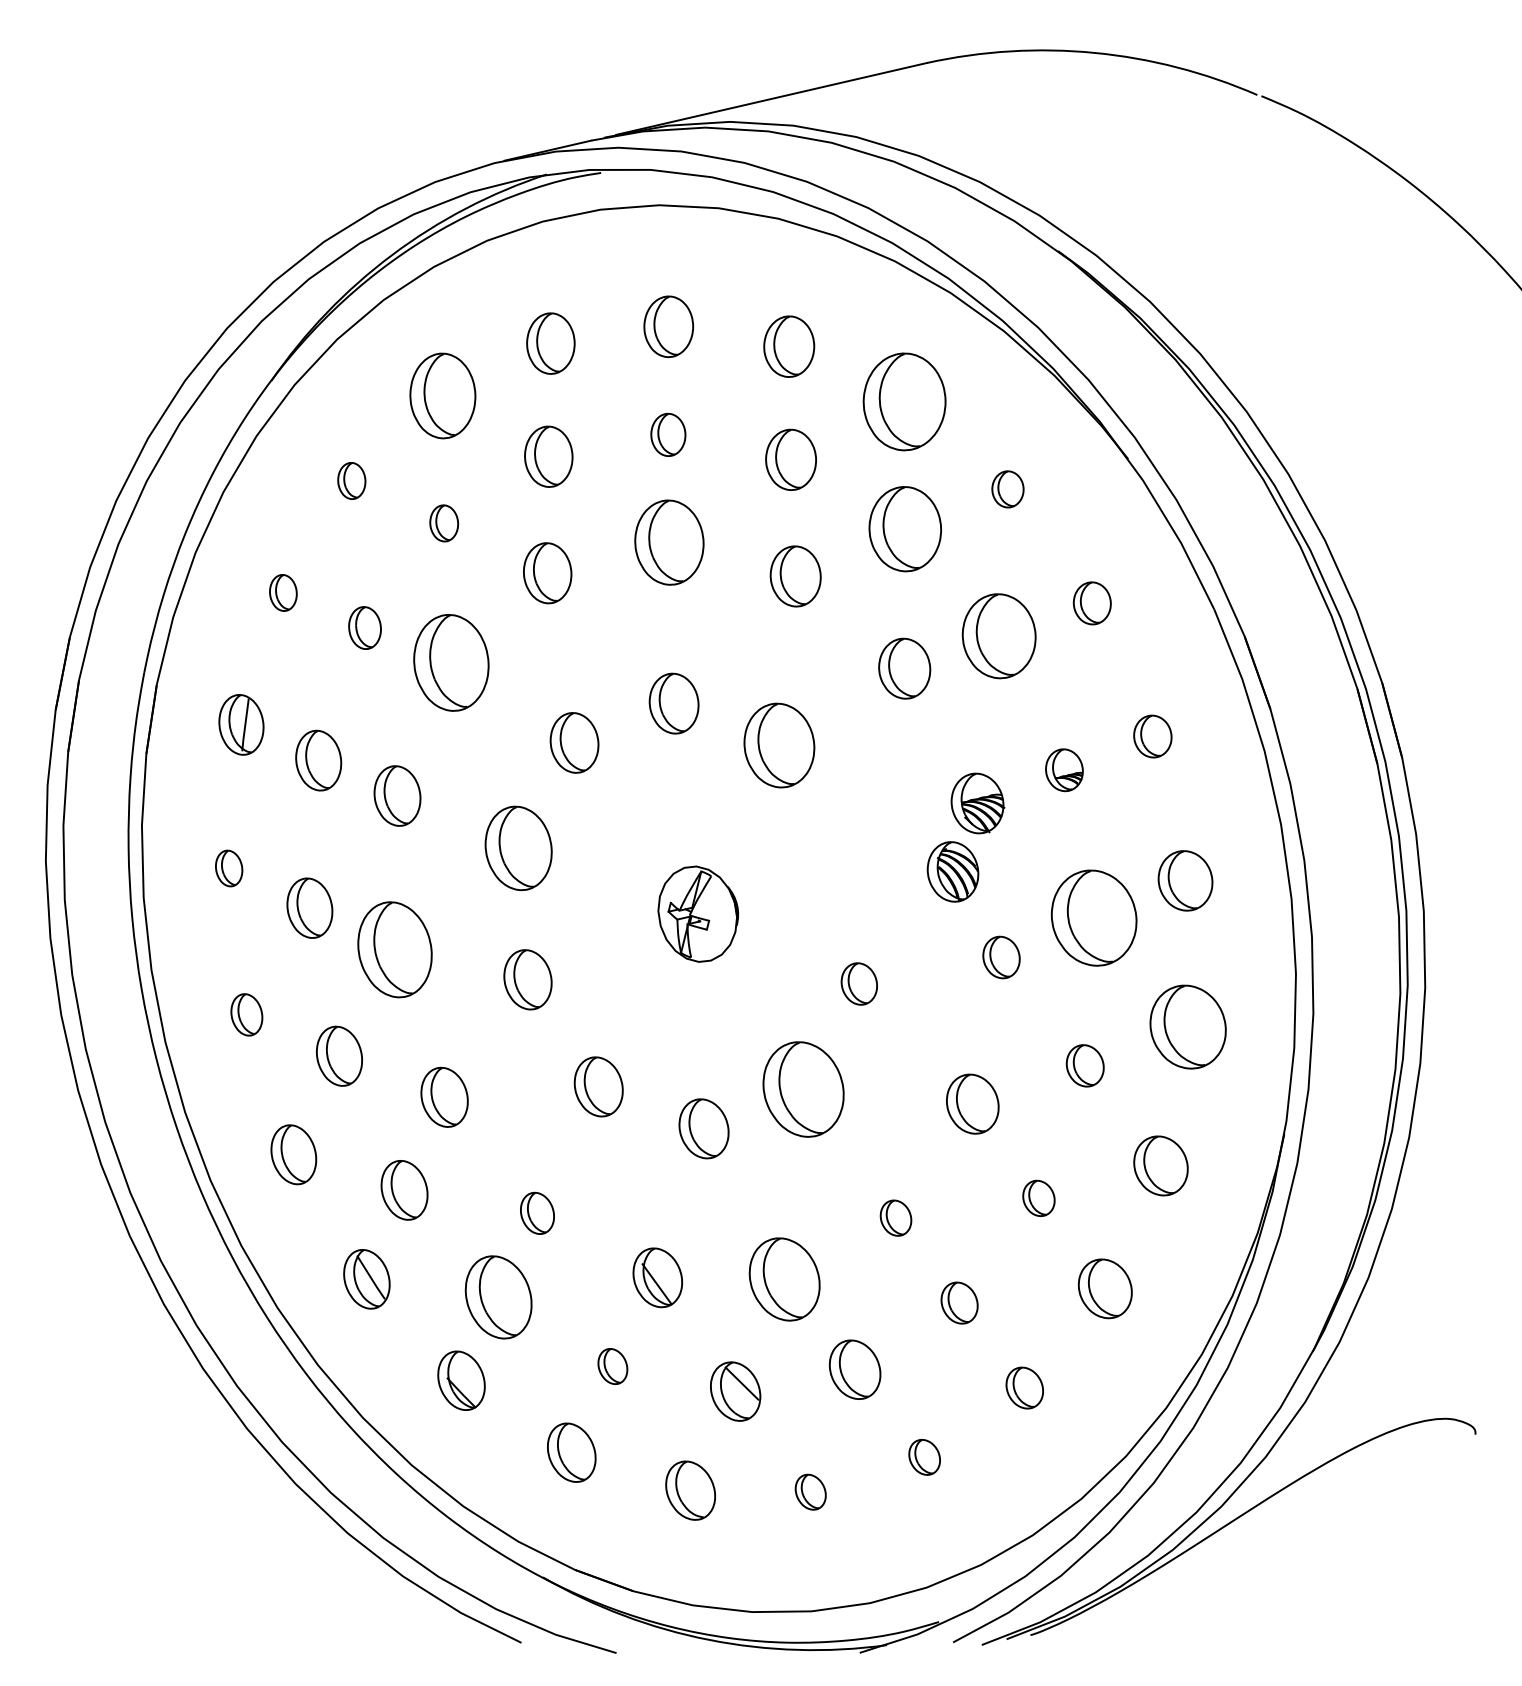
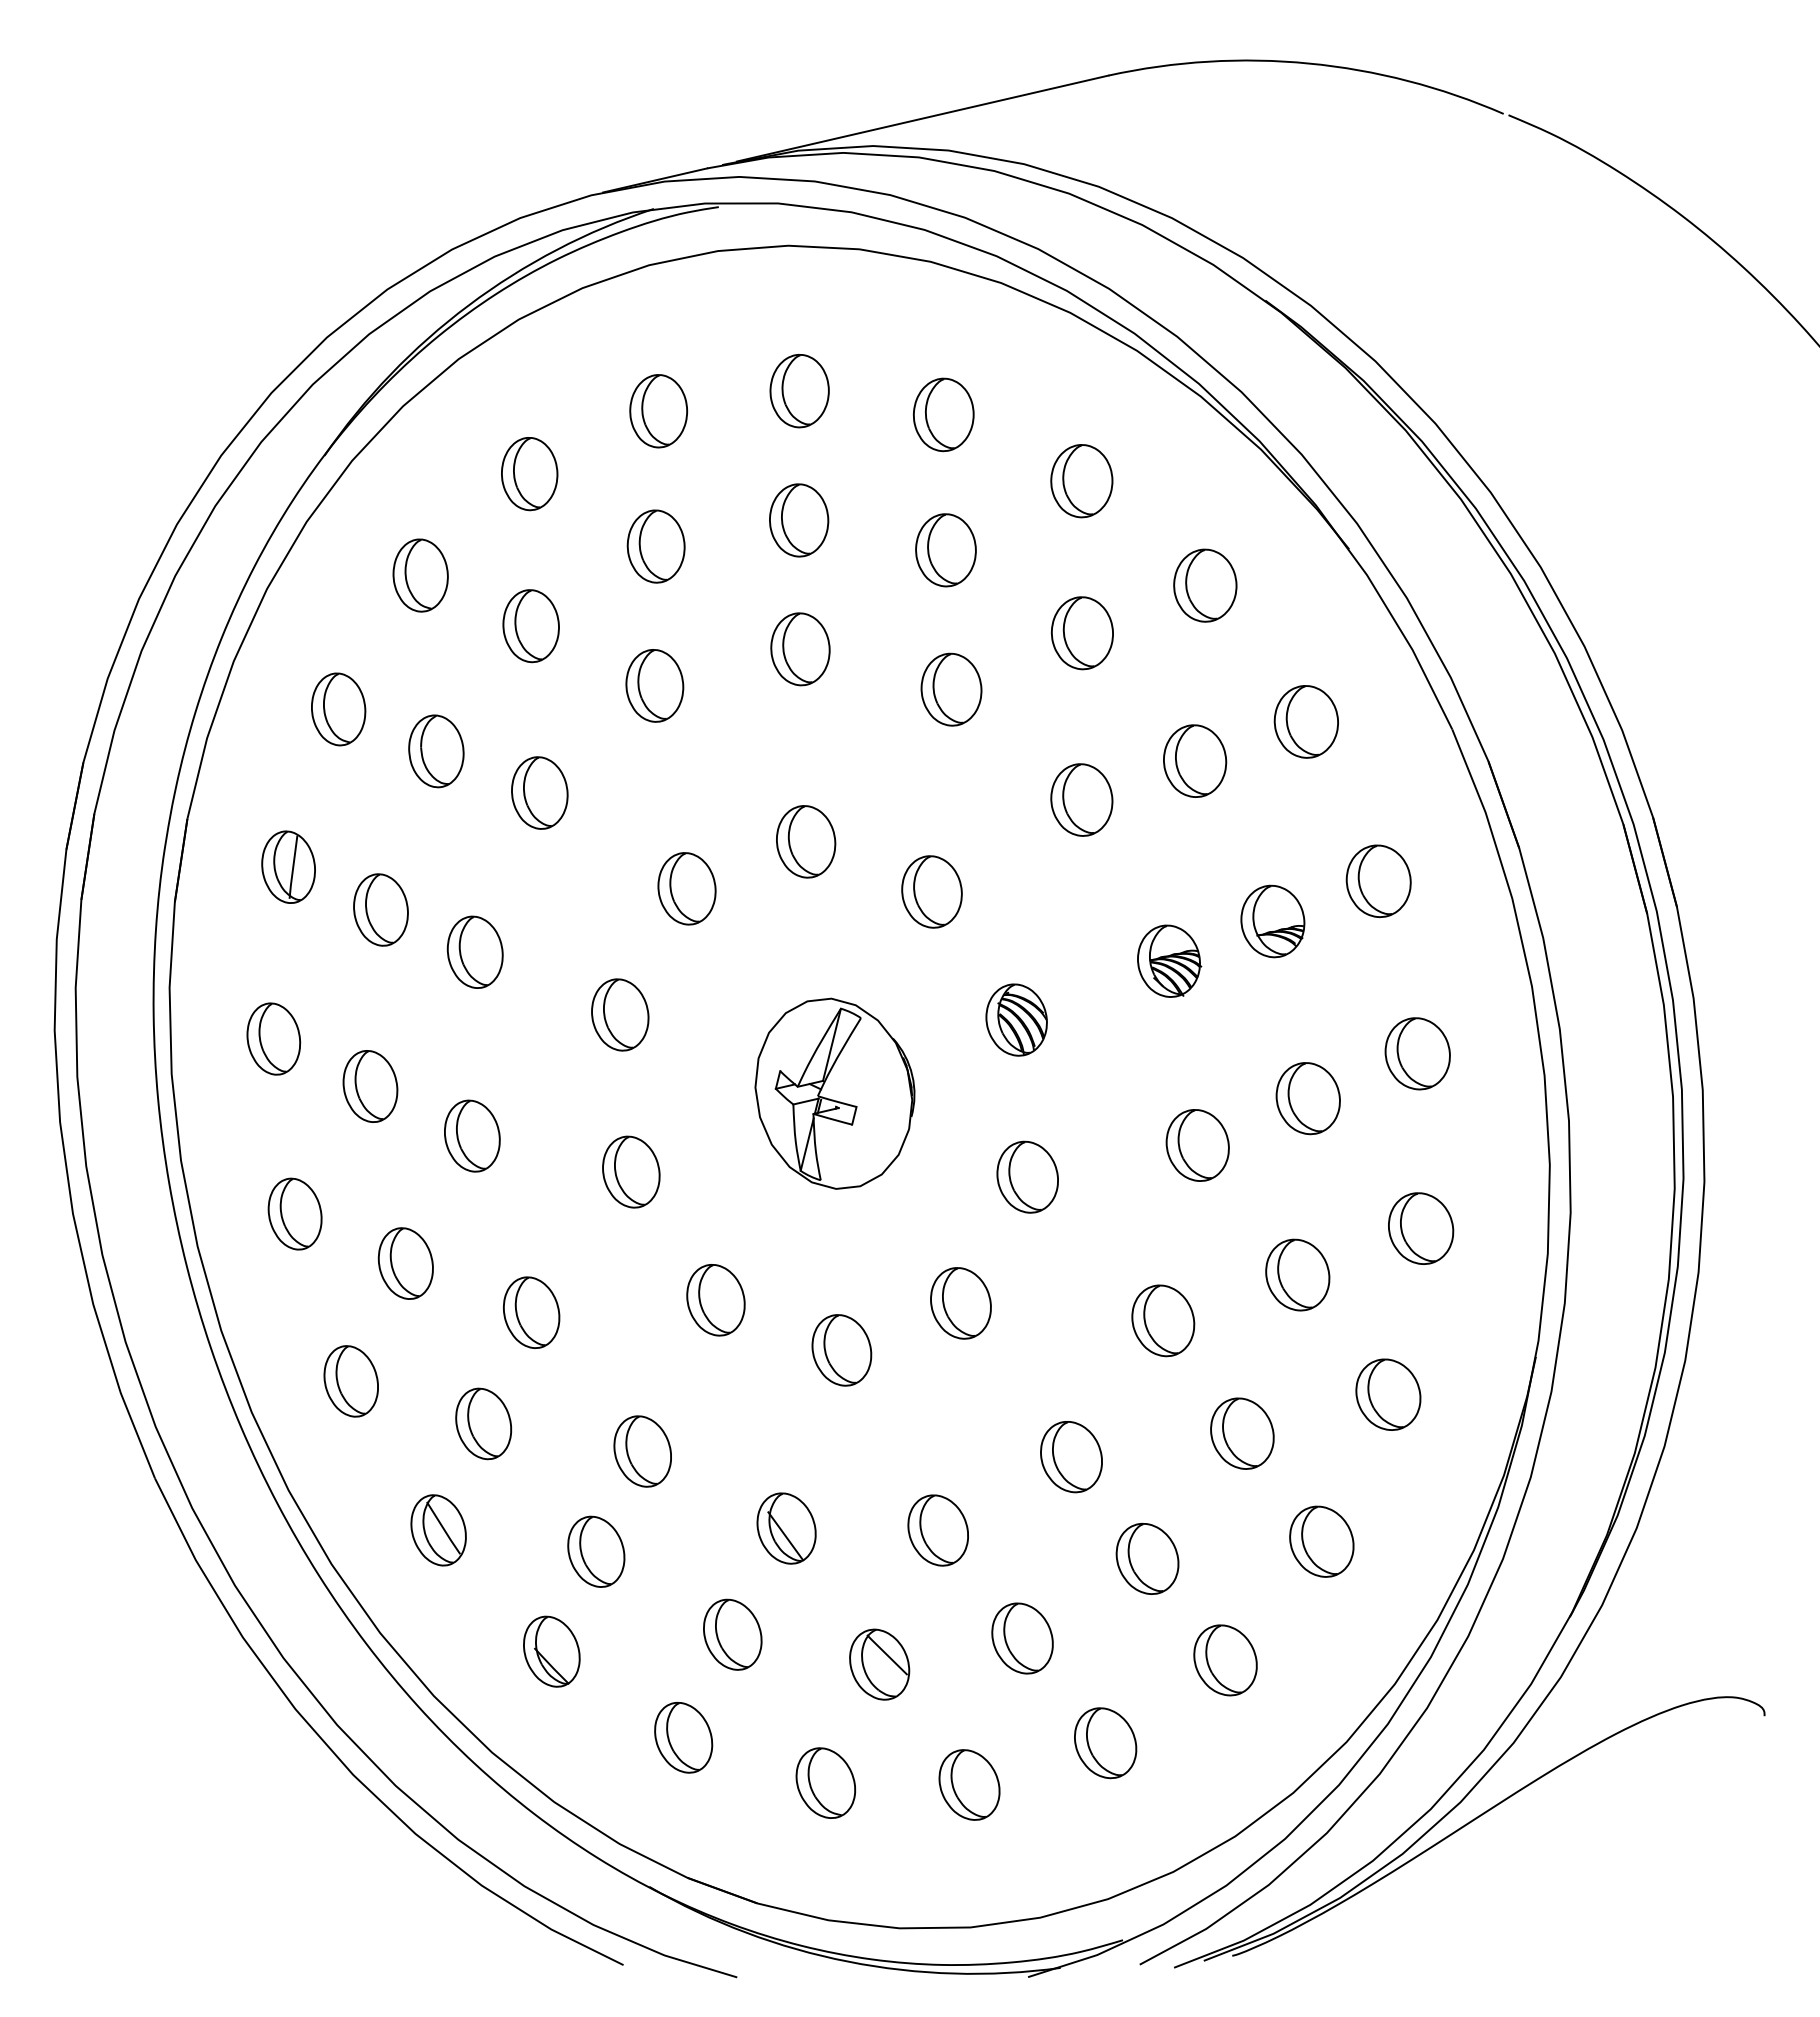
part: (442, 396) -> (529, 474), size x0.71
part: (904, 402) -> (1081, 481), size x0.62
part: (668, 434) -> (799, 520), size x1.43
part: (351, 480) -> (420, 575), size x1.67
part: (1008, 489) -> (1205, 585), size x1.67
part: (443, 523) -> (530, 626), size x1.67
part: (904, 529) -> (1081, 633), size x0.71
part: (669, 542) -> (800, 649), size x0.71
part: (283, 593) -> (338, 709), size x1.67
part: (1091, 603) -> (1305, 721), size x1.43
part: (365, 628) -> (436, 751), size x1.43
part: (999, 635) -> (1195, 760), size x0.71
part: (451, 662) -> (539, 792), size x0.62
part: (1152, 735) -> (1378, 880), size x1.43
part: (778, 745) -> (931, 891), size x0.71
part: (1064, 770) -> (1272, 921), size x1.43
part: (518, 848) -> (620, 1014), size x0.71
part: (228, 868) -> (273, 1038), size x1.67
part: (952, 871) -> (1016, 1019), moved
part: (697, 914) -> (834, 1093), size x1.67
part: (1093, 918) -> (1307, 1098), size x0.62
part: (395, 949) -> (472, 1135), size x0.62
part: (1001, 957) -> (1197, 1145), size x1.43
part: (859, 983) -> (1027, 1176), size x1.43
part: (246, 1014) -> (294, 1213), size x1.43
part: (1188, 1026) -> (1421, 1228), size x0.71
part: (1084, 1065) -> (1297, 1274), size x1.43
part: (803, 1089) -> (960, 1303), size x0.62
part: (1039, 1198) -> (1242, 1433), size x1.67
part: (537, 1213) -> (642, 1451), size x1.43
part: (896, 1218) -> (1071, 1457), size x1.67
part: (783, 1279) -> (937, 1530), size x0.71
part: (498, 1297) -> (596, 1551), size x0.71
part: (959, 1302) -> (1147, 1558), size x1.43
part: (612, 1366) -> (732, 1634), size x1.67
part: (1024, 1388) -> (1225, 1660), size x1.43
part: (924, 1457) -> (1105, 1743), size x1.67
part: (810, 1491) -> (969, 1784), size x1.67

